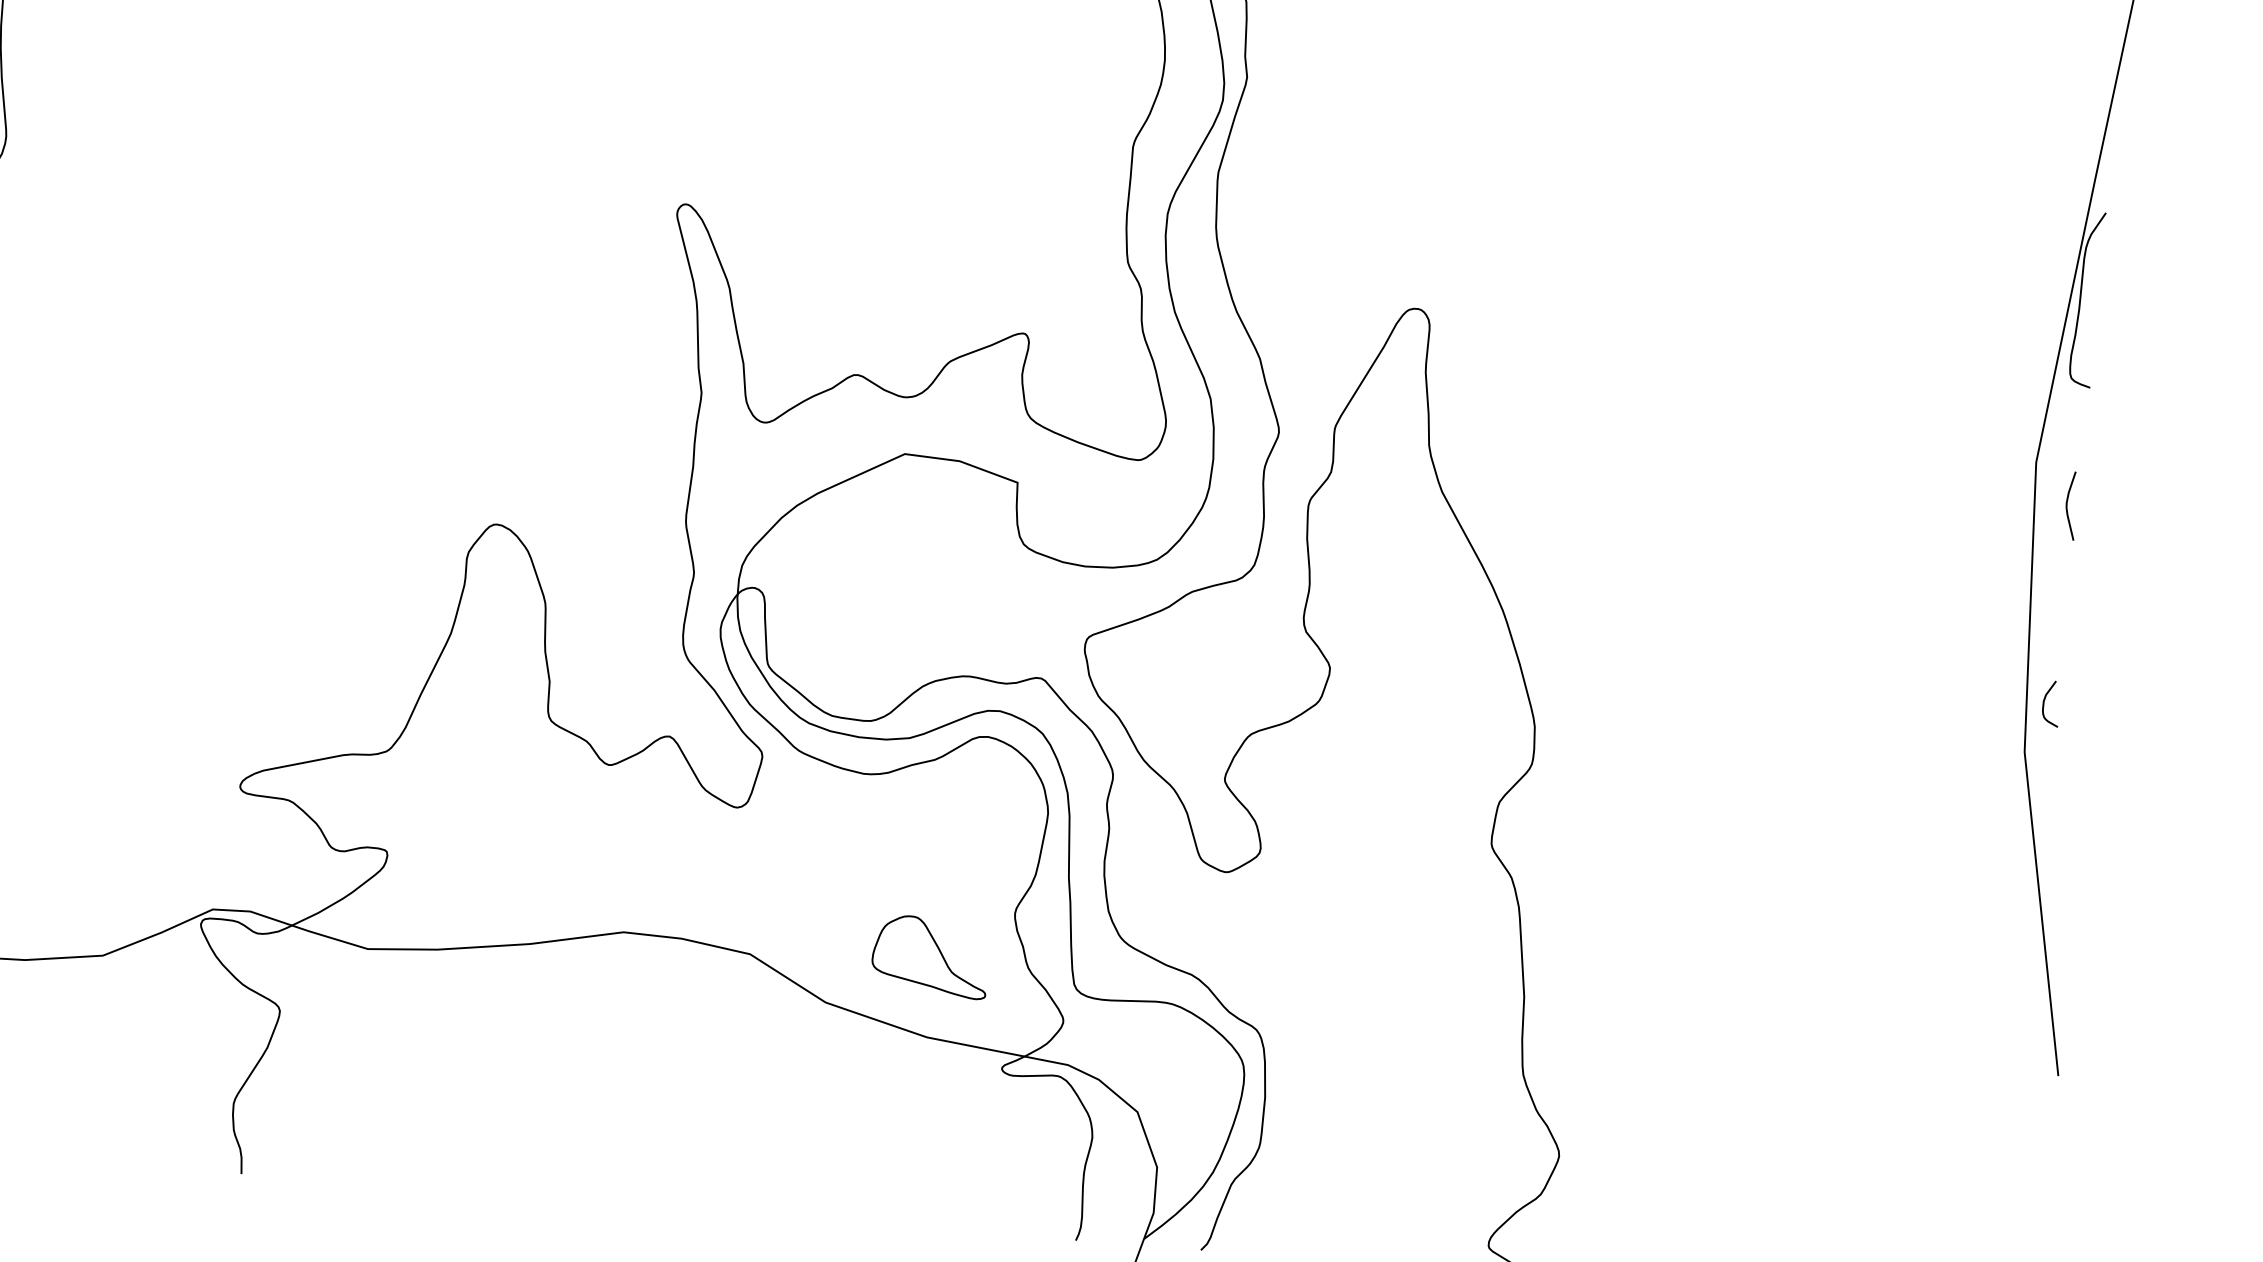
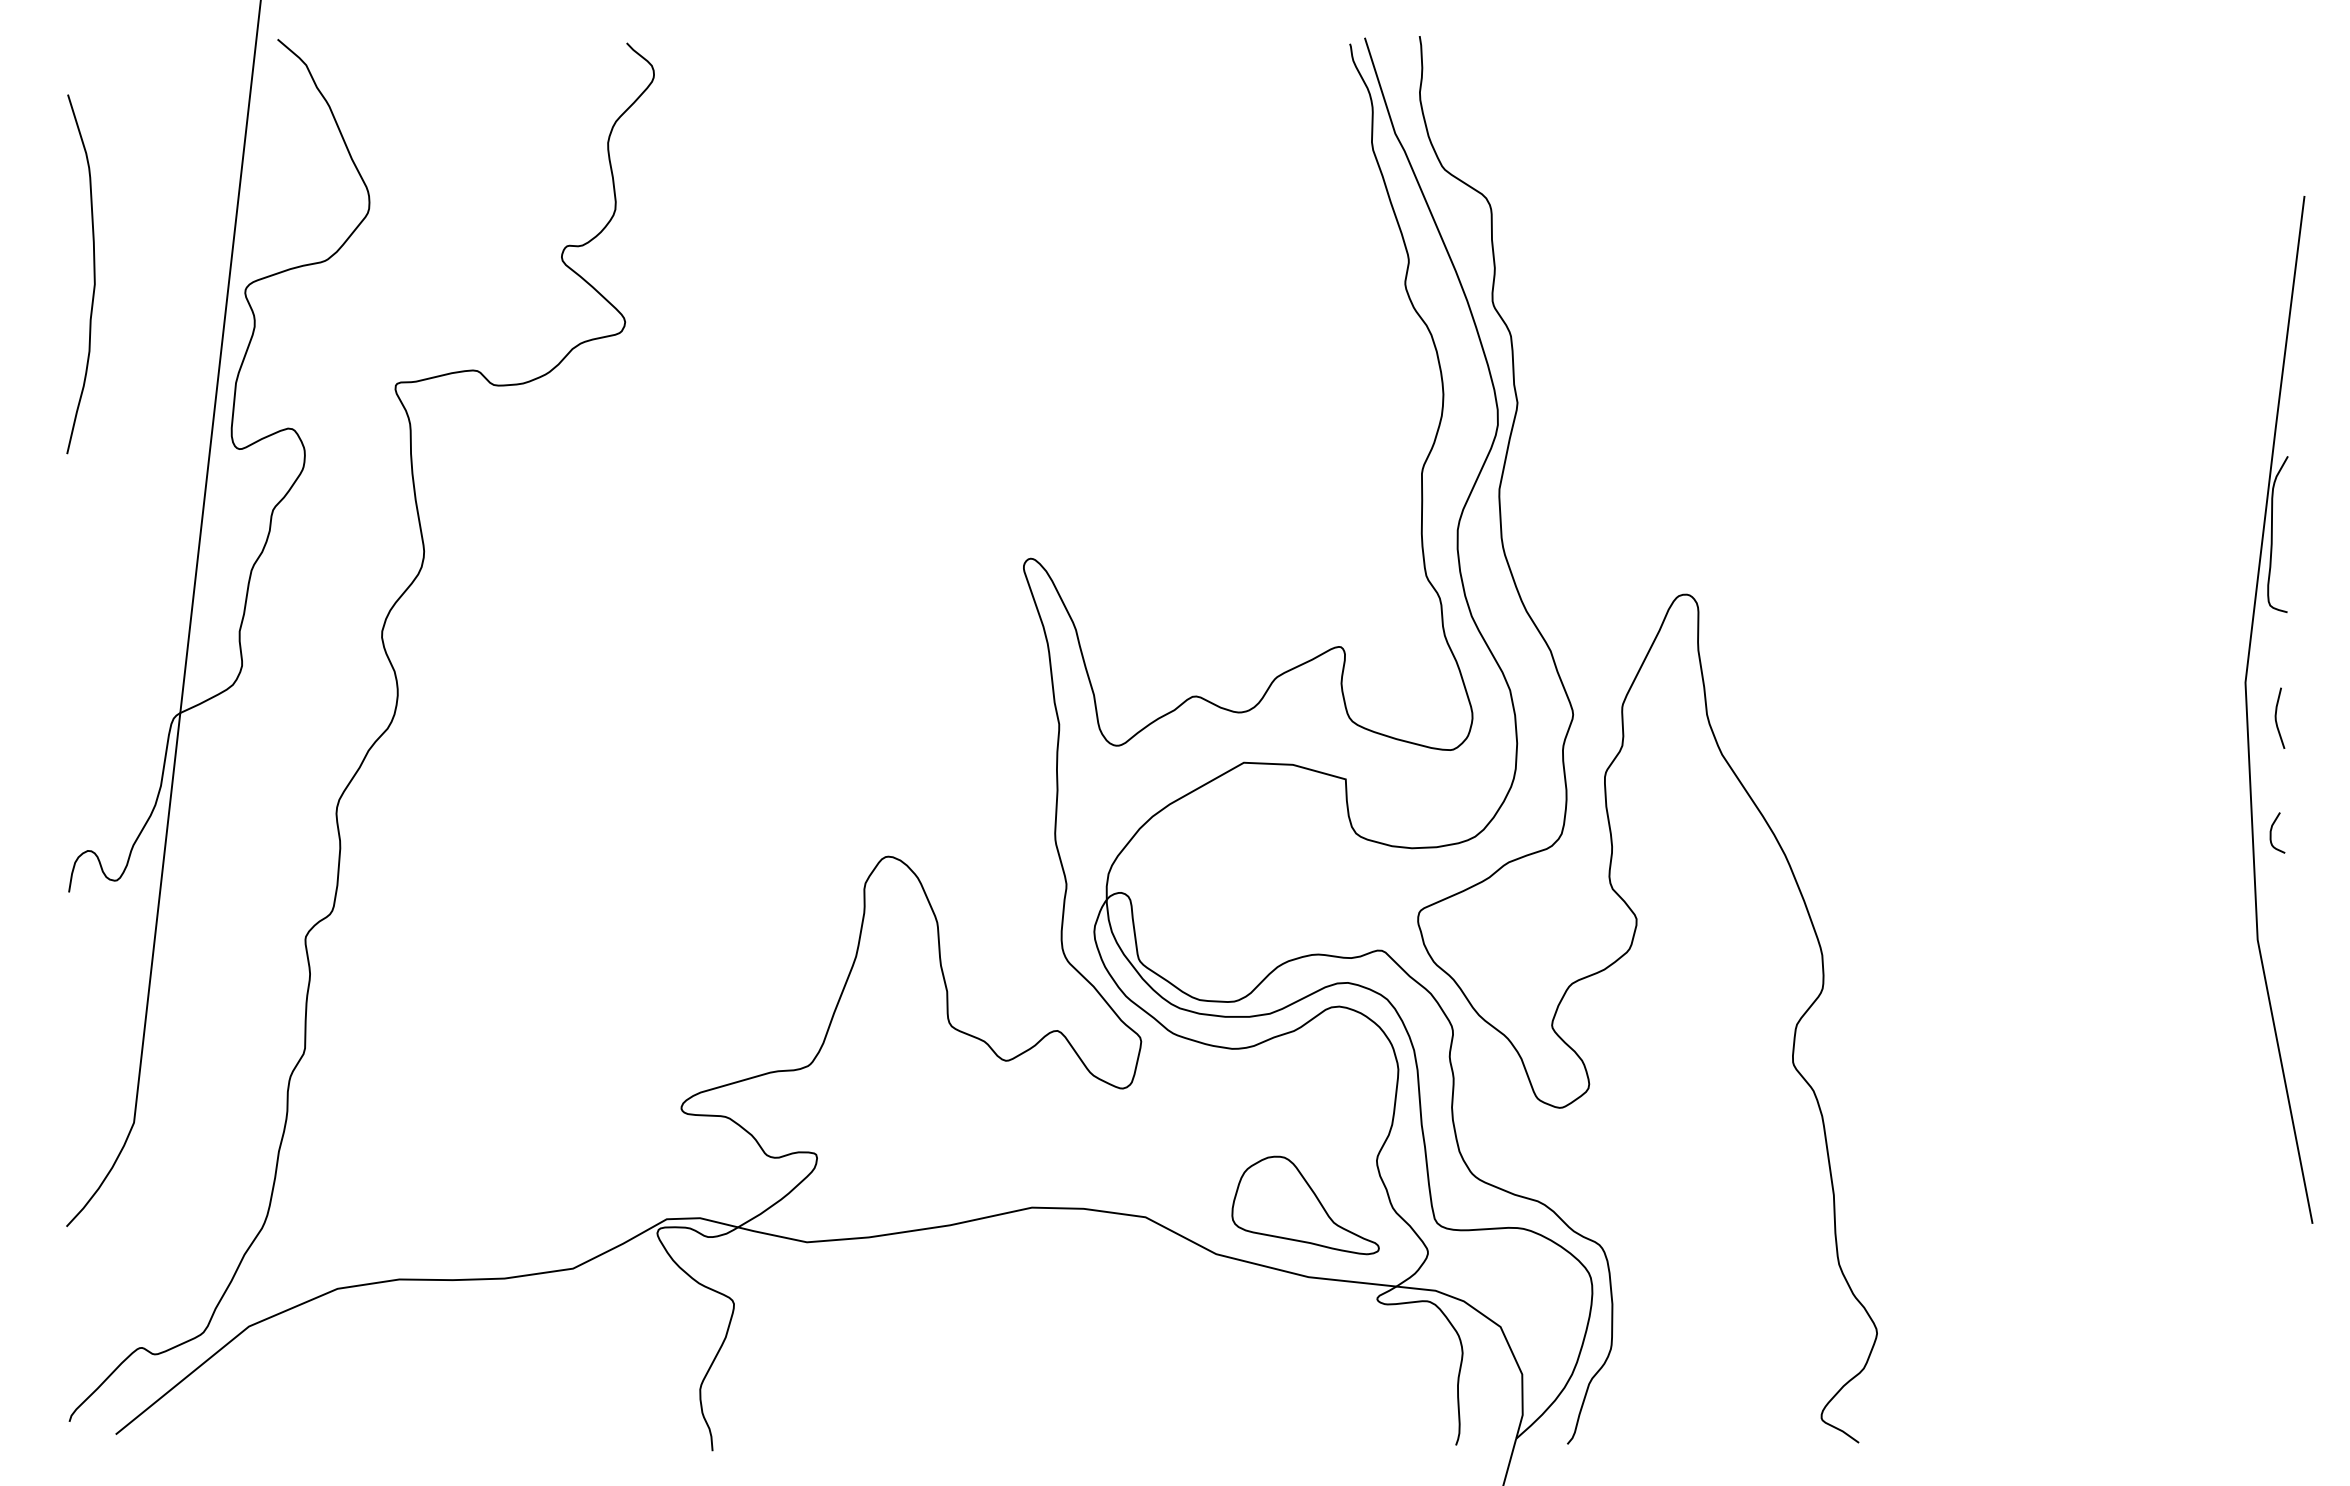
curve: (2046, 699) -> (2272, 829), moved
part: (930, 956) -> (1305, 1205), size x1.43

